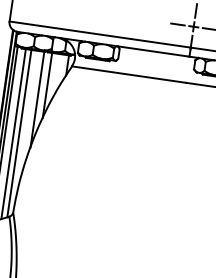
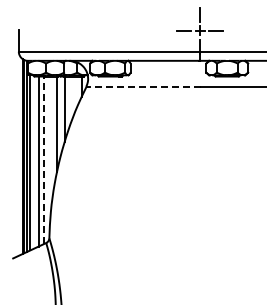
line: (129, 74) -> (143, 86), solid -> dashed
line: (19, 133) -> (44, 160), solid -> dashed

